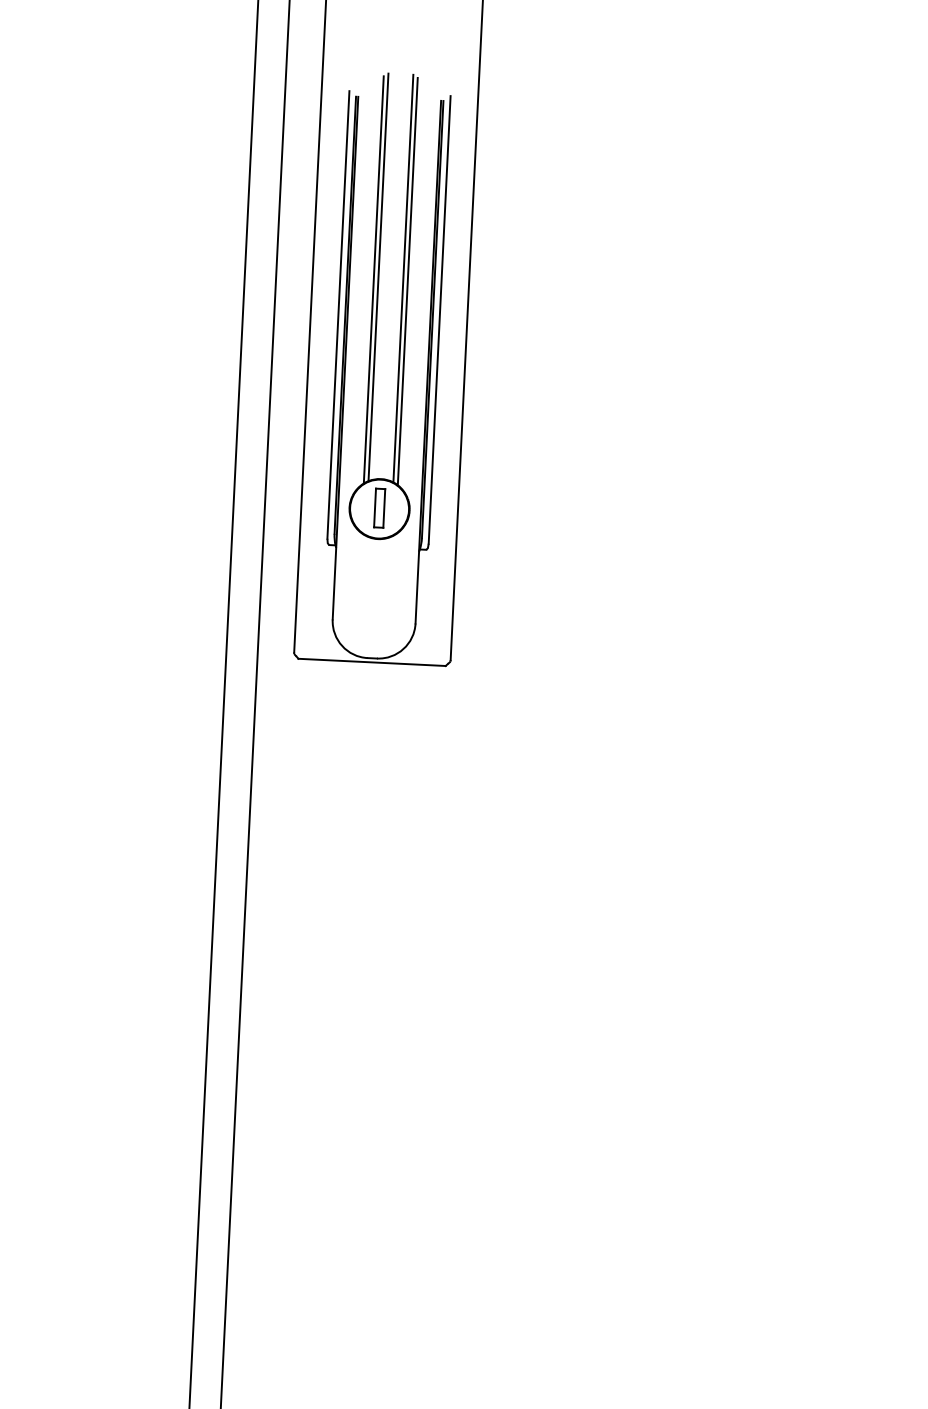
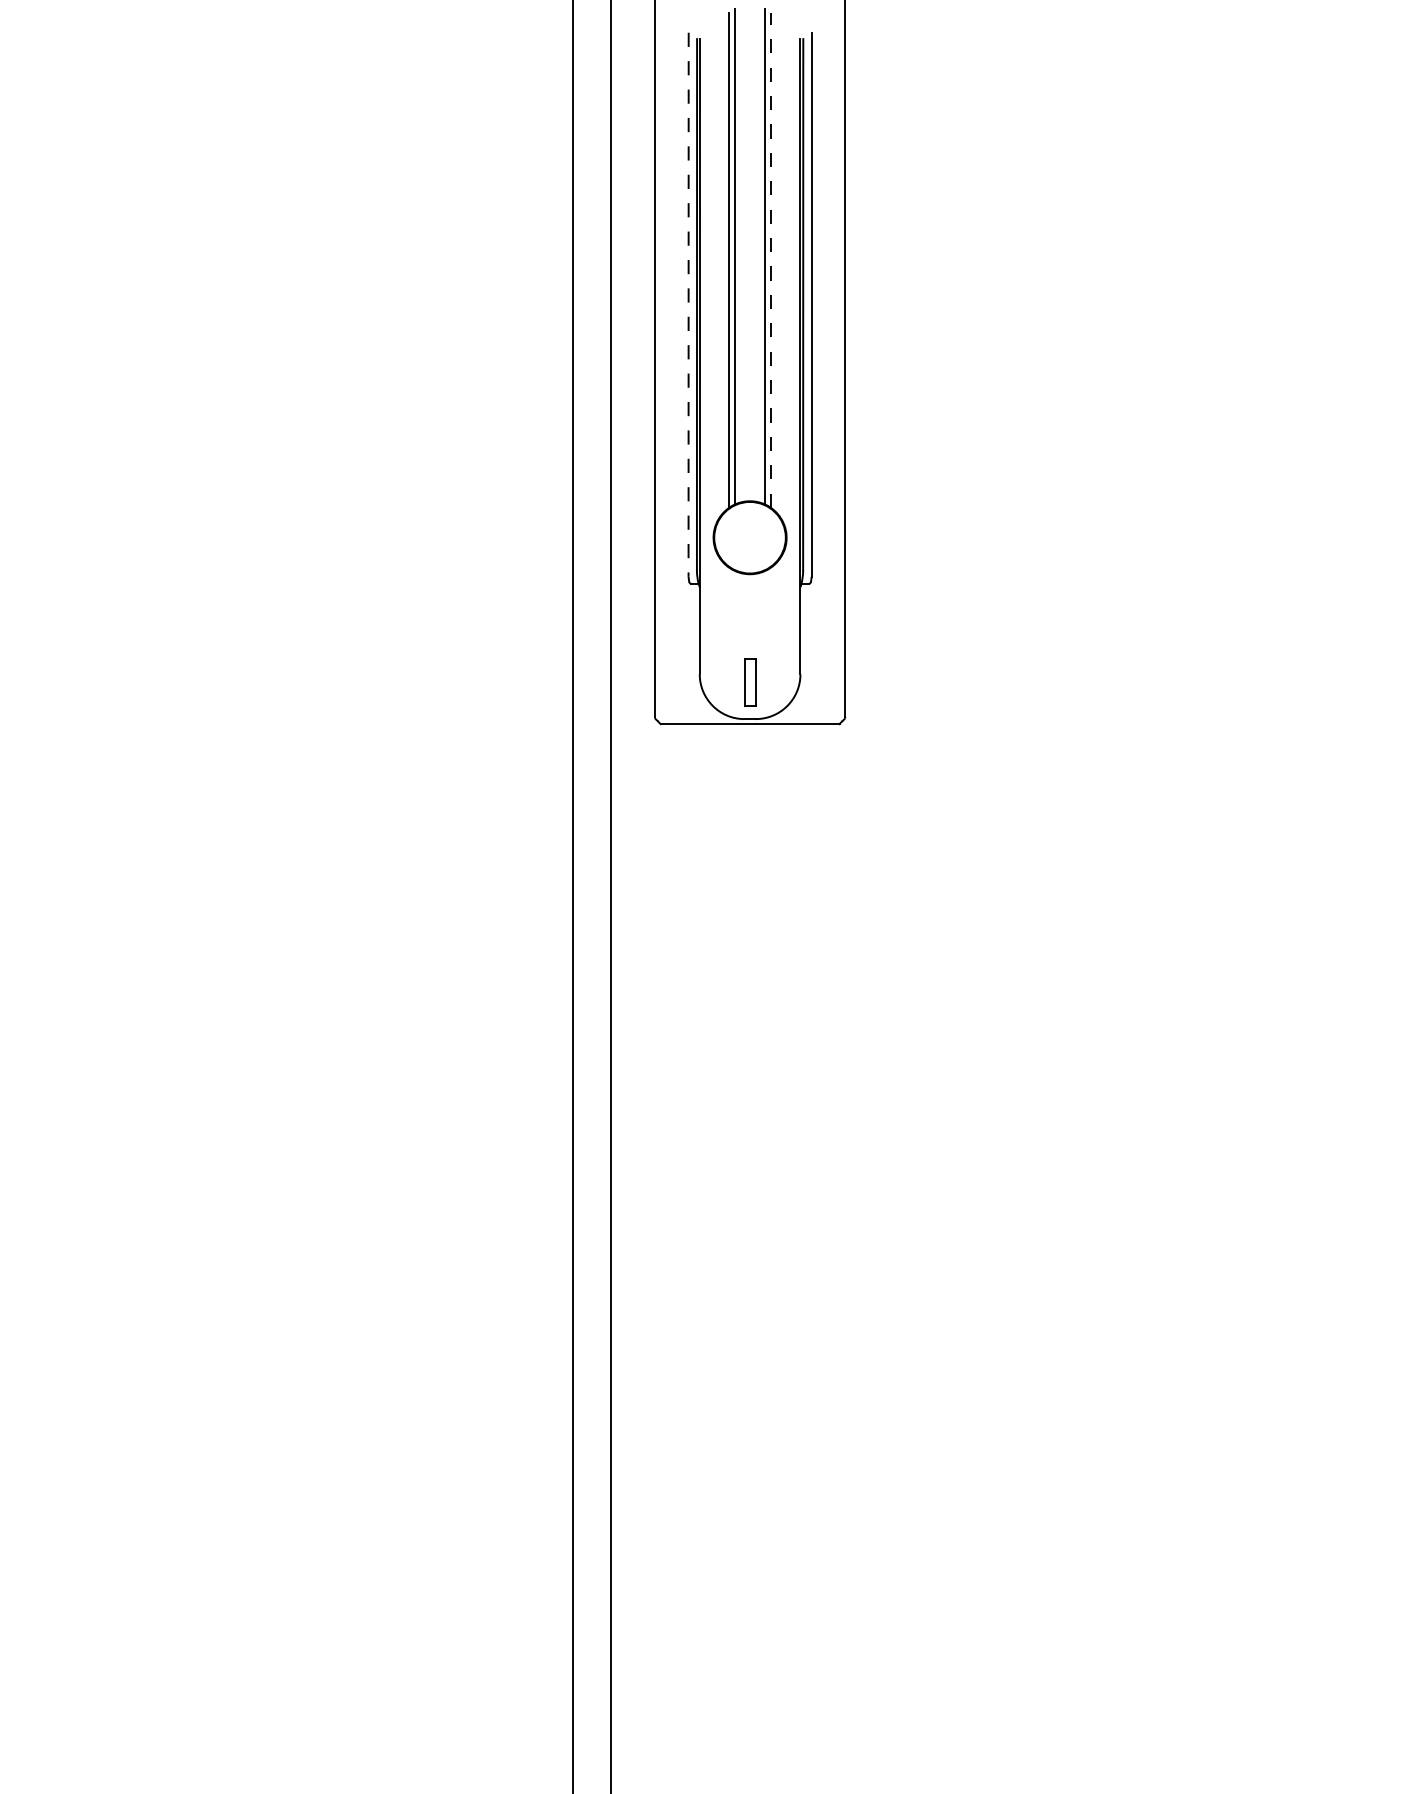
line: (407, 281) -> (770, 260), solid -> dashed
line: (338, 315) -> (688, 305), solid -> dashed
part: (380, 508) -> (750, 682), moved

